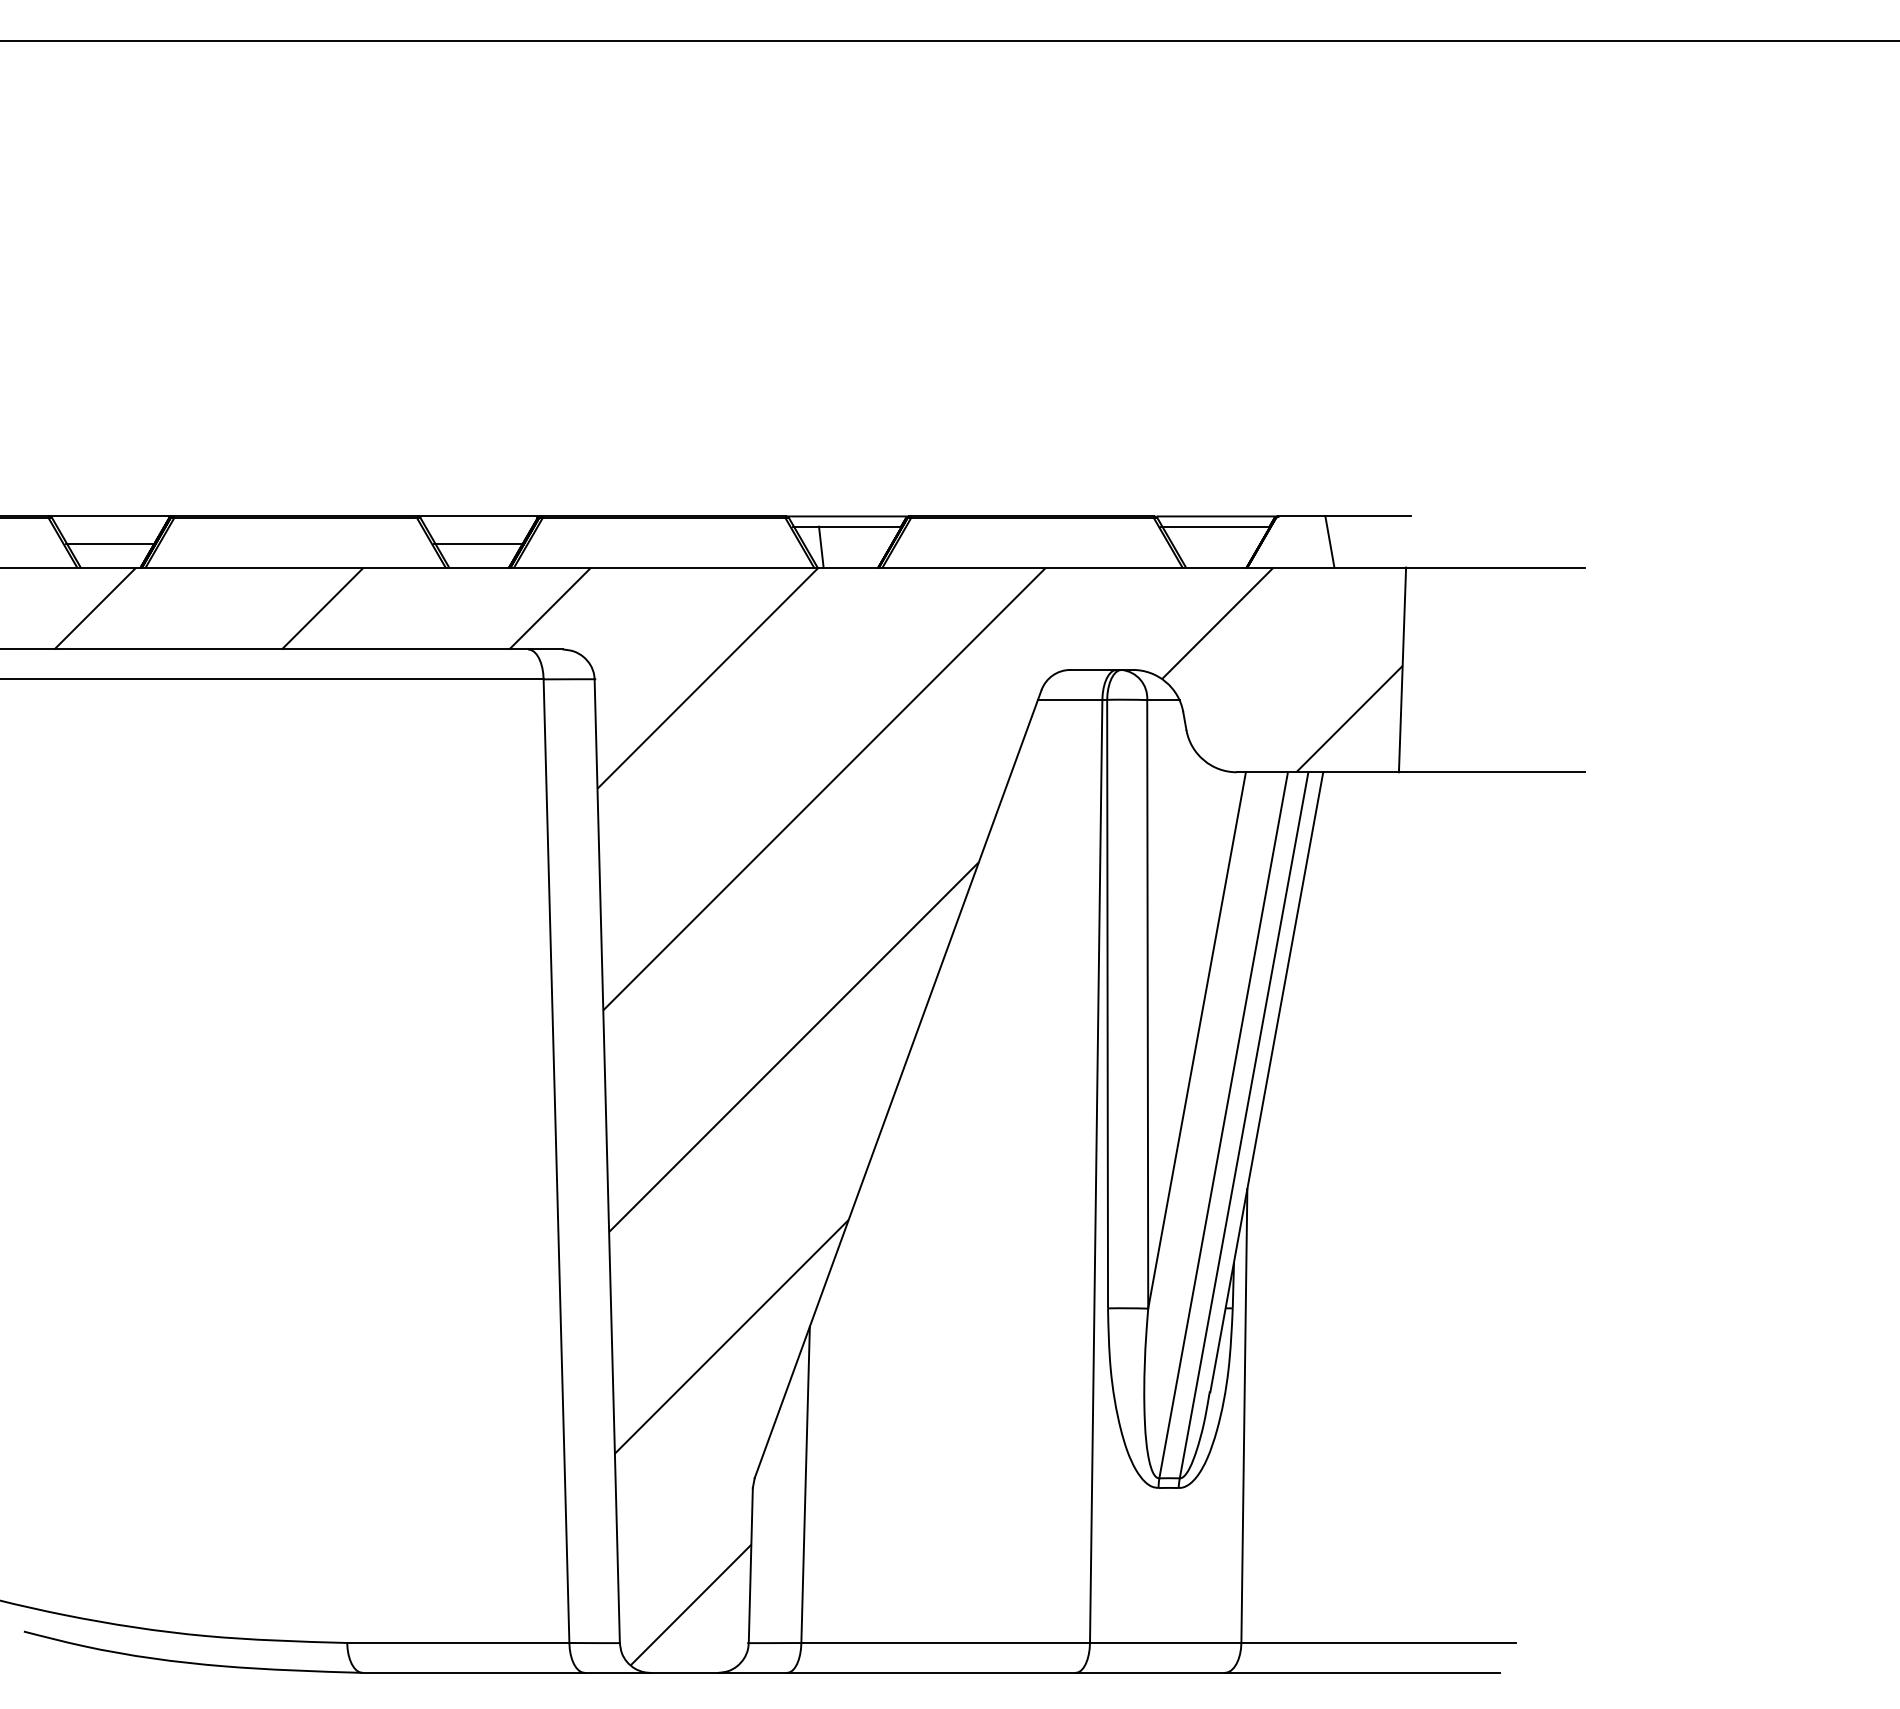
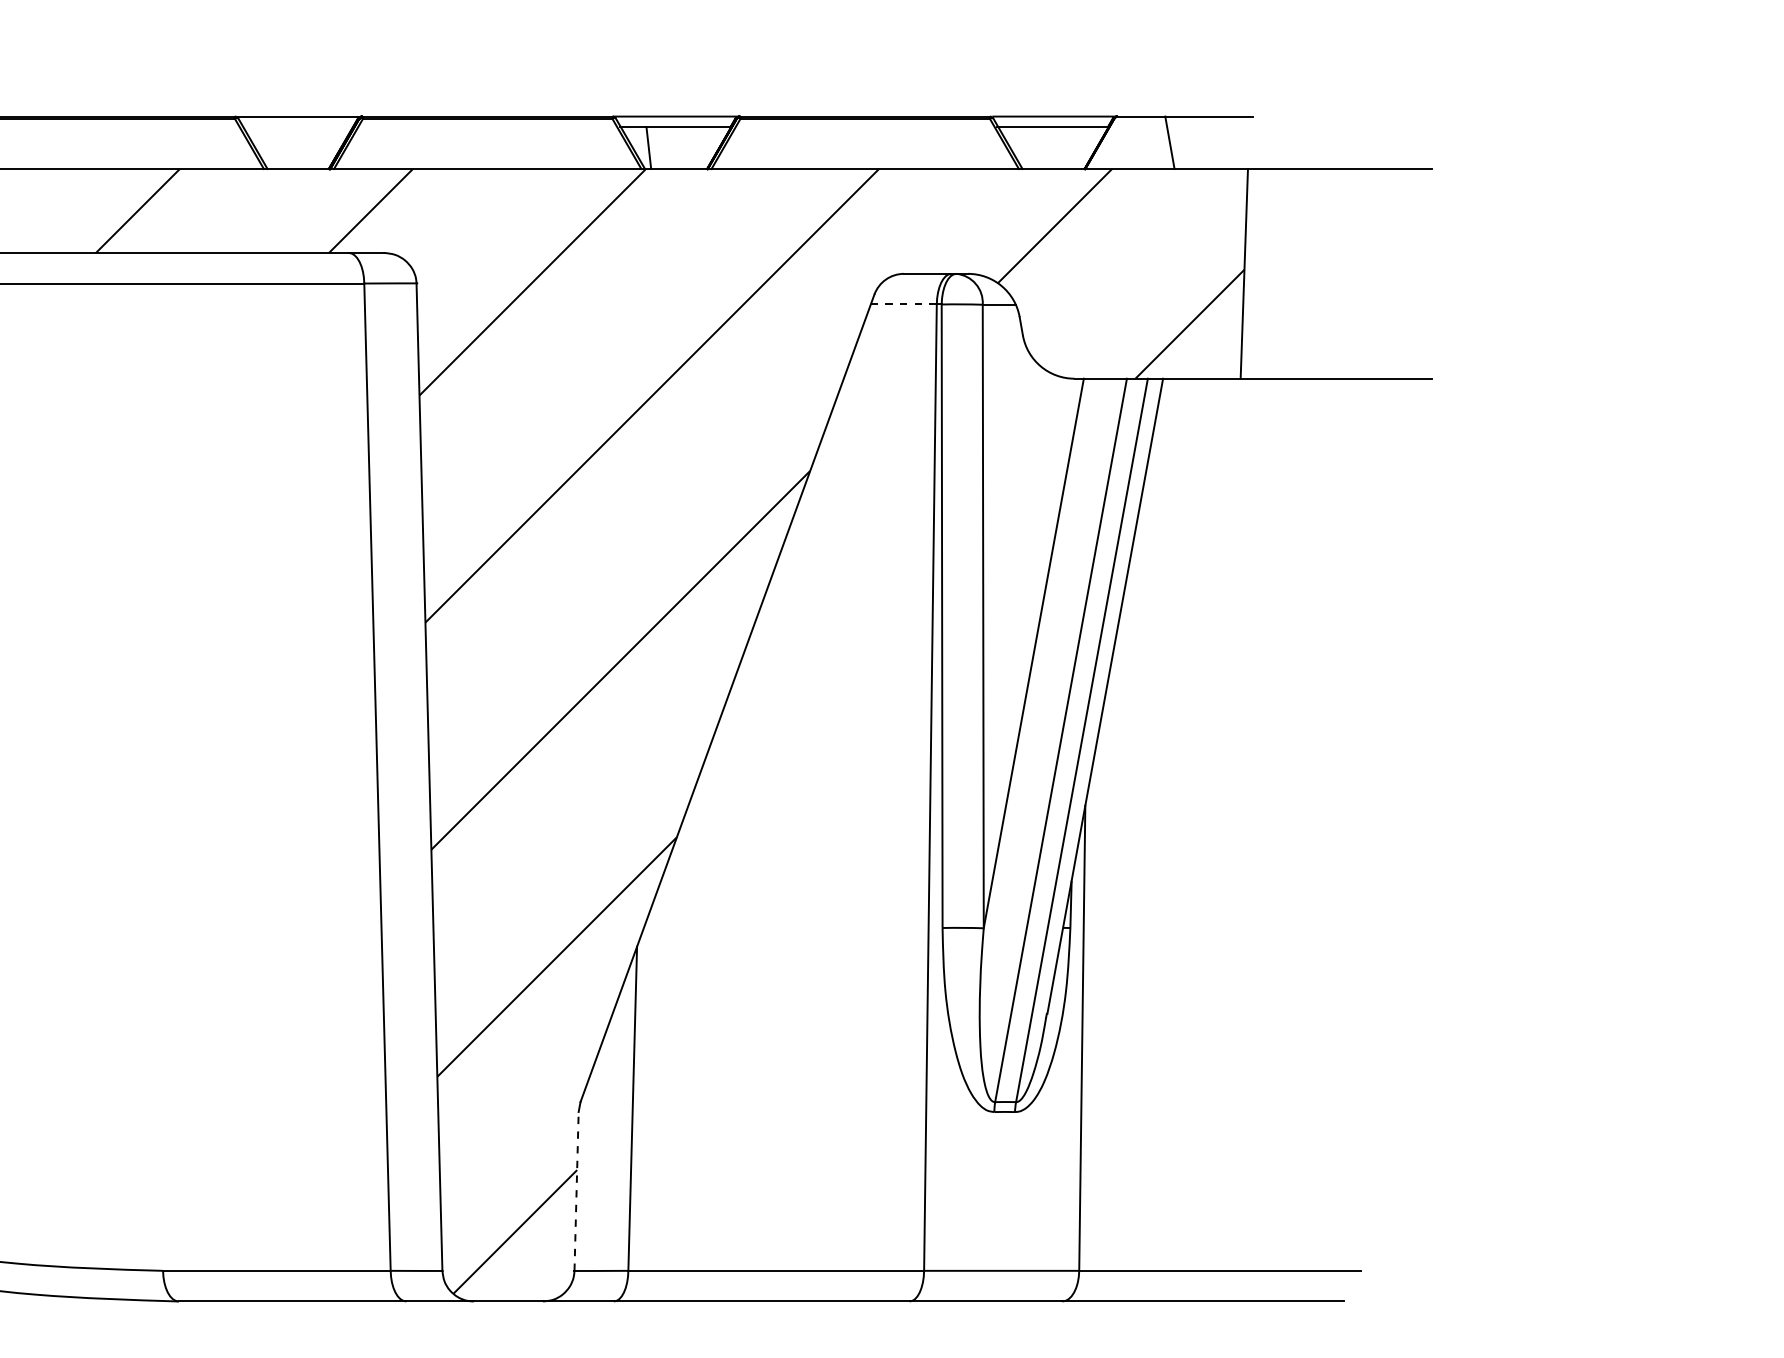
line: (478, 544) -> (297, 145), removed
line: (1069, 699) -> (903, 304), solid -> dashed
line: (750, 1565) -> (576, 1191), solid -> dashed

